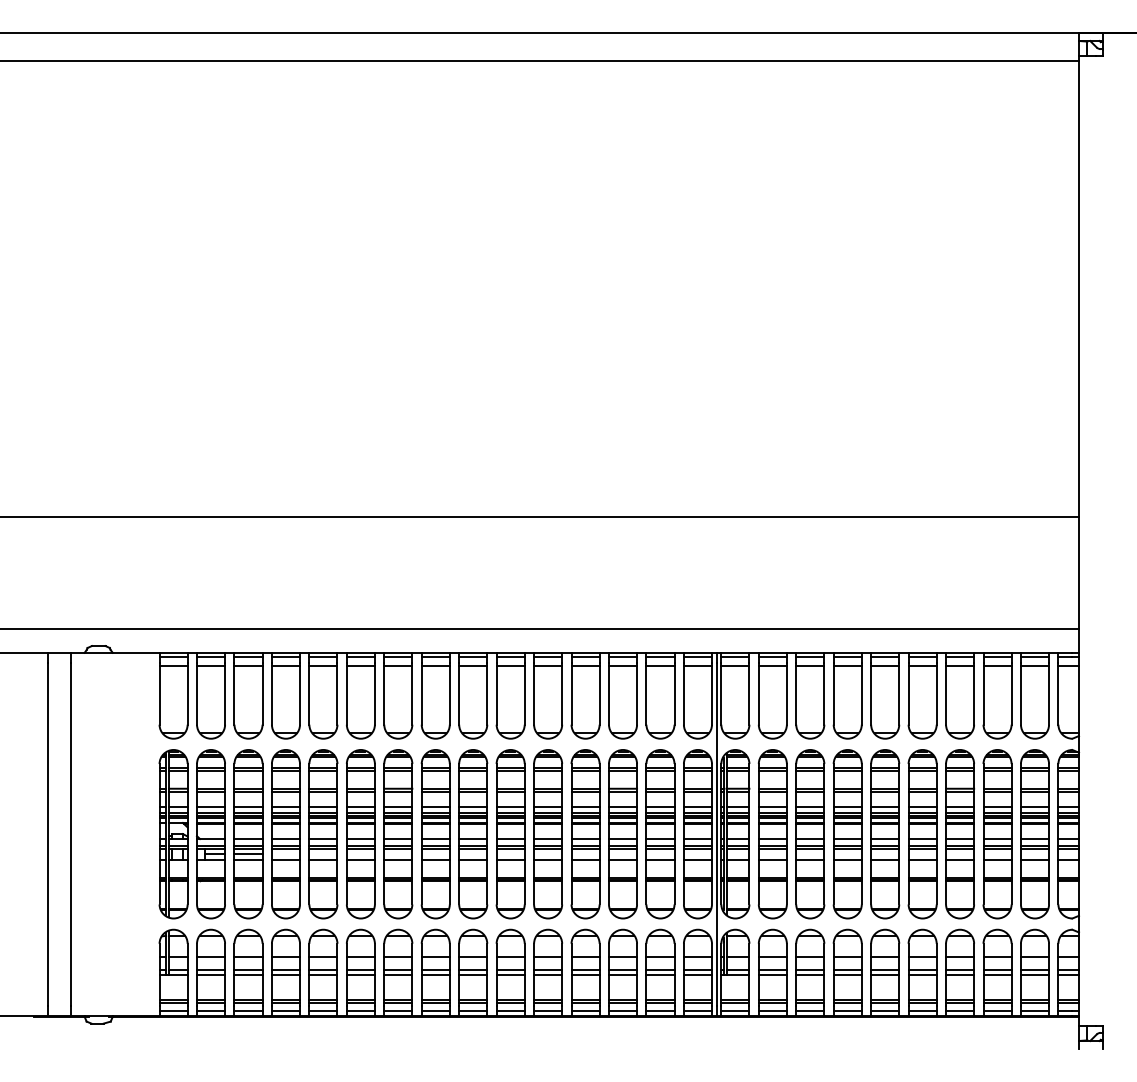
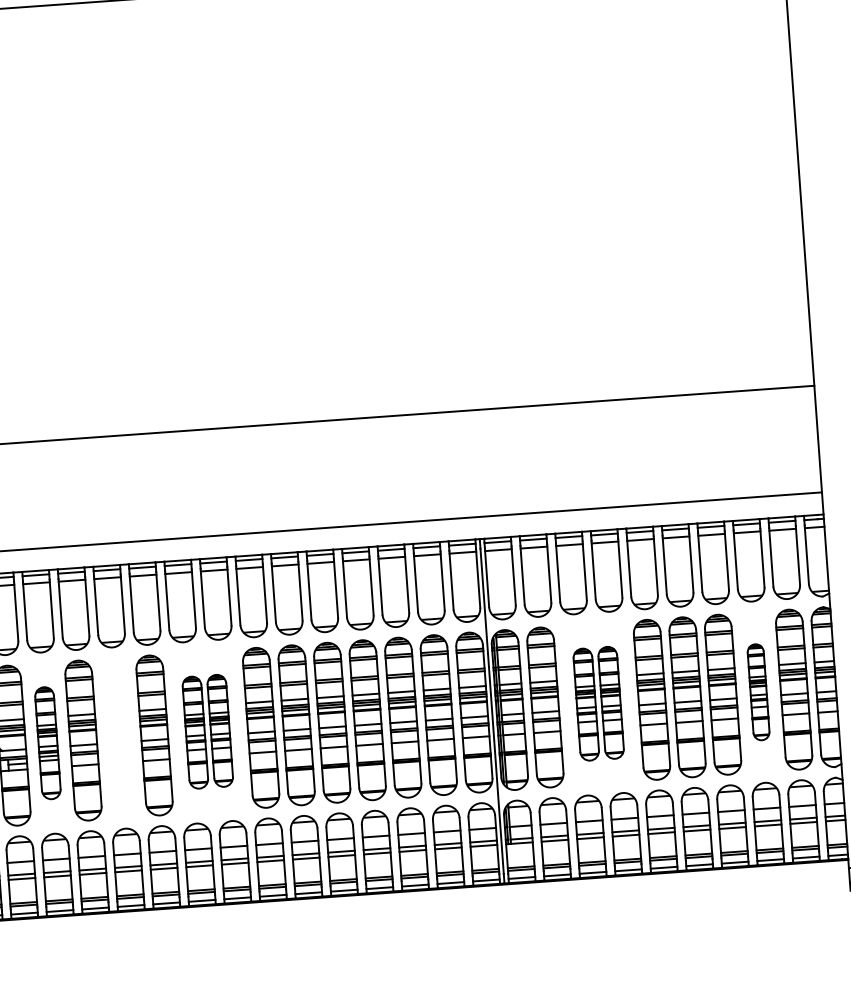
part: (248, 834) -> (47, 743), size x0.7
part: (323, 834) -> (119, 738), removed
part: (416, 834) -> (207, 731), size x0.7
part: (828, 834) -> (598, 703), size x0.7
part: (997, 834) -> (758, 692), size x0.6

